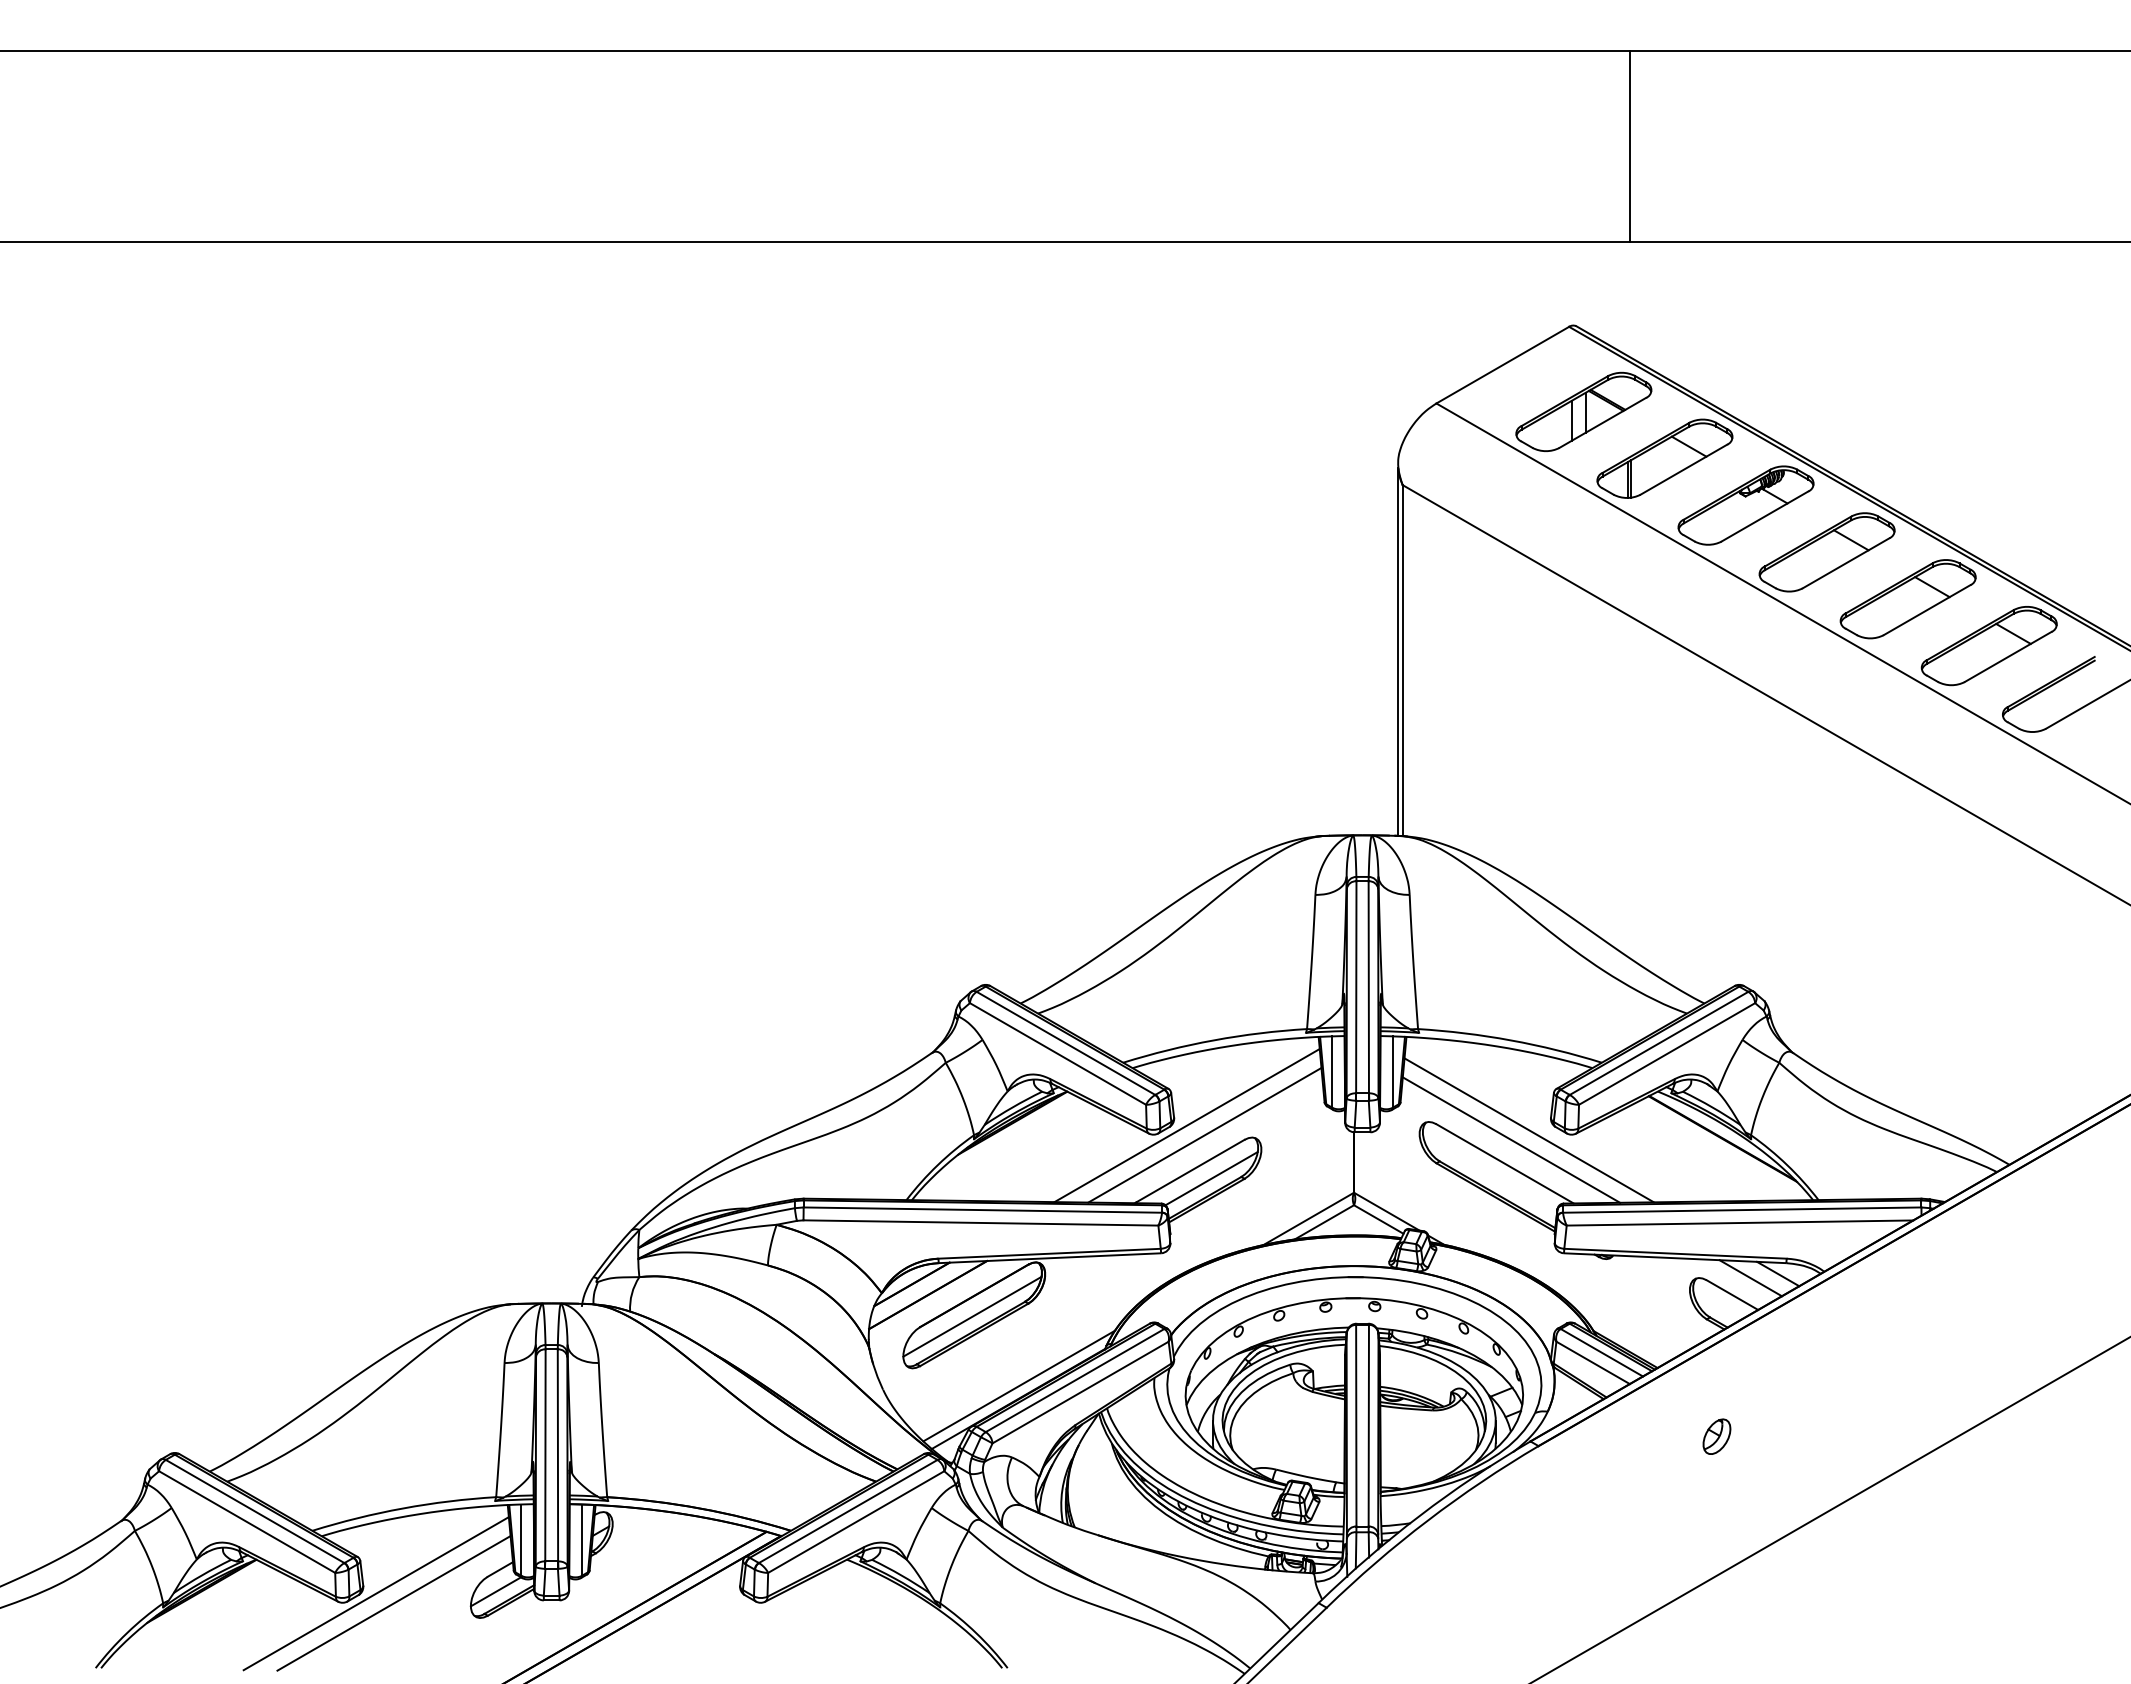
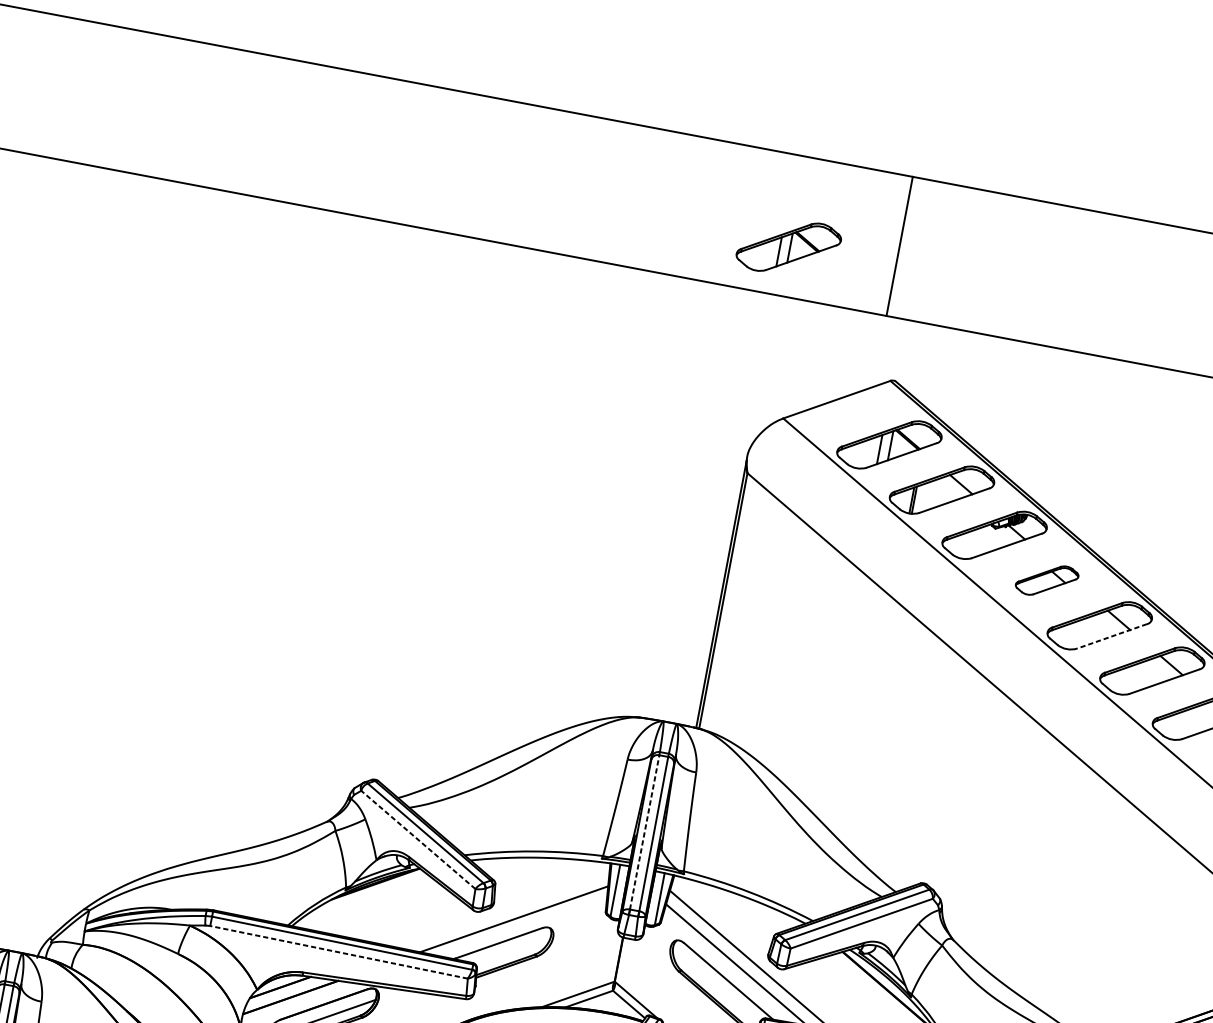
line: (1629, 145) -> (899, 245), moved
part: (1400, 174) -> (788, 246), added
part: (1826, 552) -> (1046, 580), size x0.6
line: (1927, 610) -> (1112, 636), solid -> dashed
line: (1356, 987) -> (644, 832), solid -> dashed
line: (1058, 1053) -> (418, 839), solid -> dashed
line: (1186, 1125) -> (502, 909), removed
line: (1211, 1178) -> (512, 951), removed
line: (980, 1222) -> (338, 951), solid -> dashed

